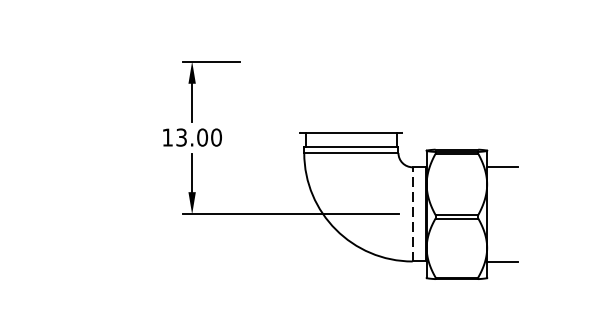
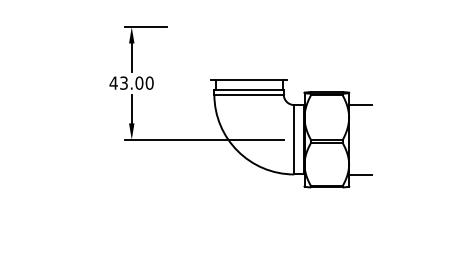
text: (167, 136) -> (113, 82), 13.00 -> 43.00
line: (413, 214) -> (294, 139), dashed -> solid

